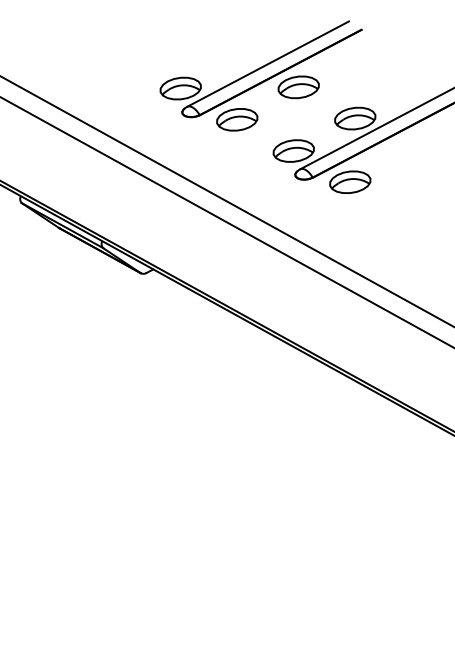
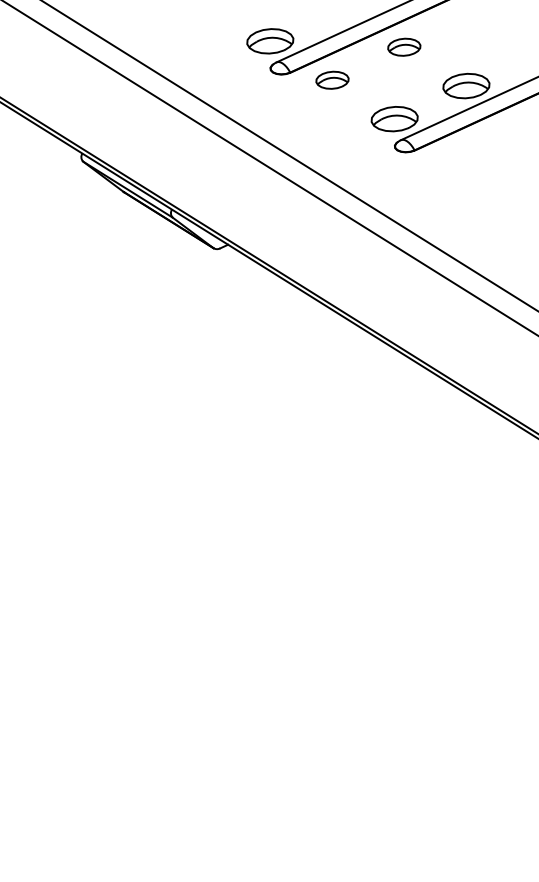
part: (298, 87) -> (404, 47), size x0.7
part: (237, 120) -> (332, 80), size x0.7
part: (349, 181) -> (456, 157), removed

